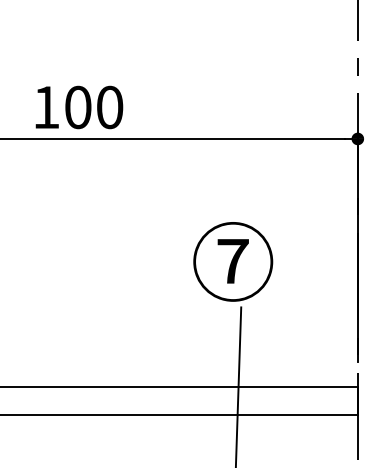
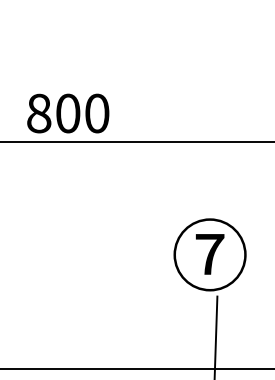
text: (46, 107) -> (39, 113), 100 -> 800

